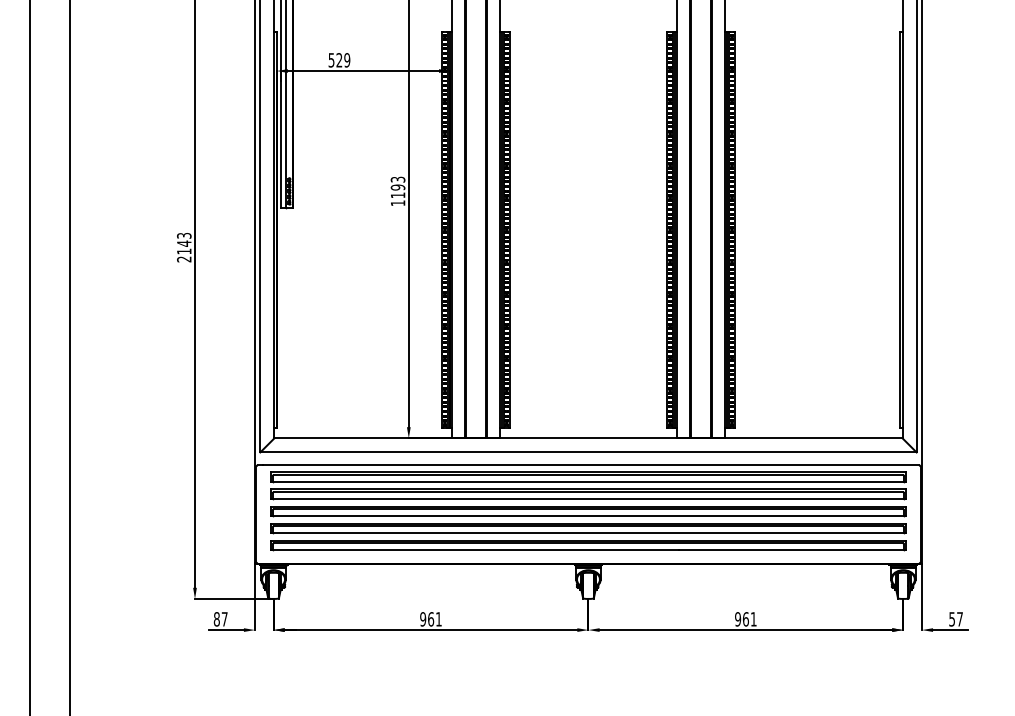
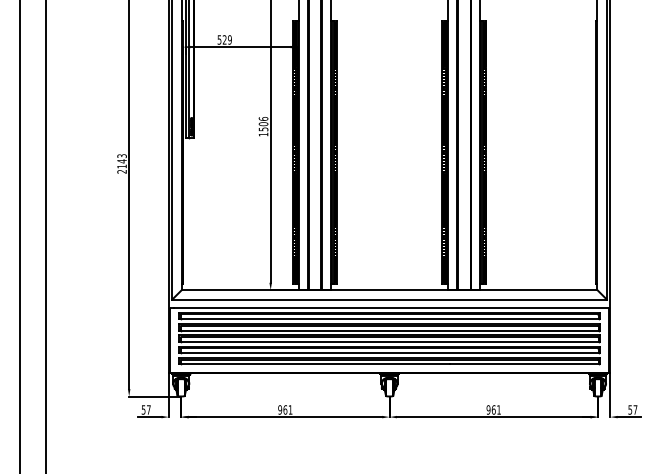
text: (397, 188) -> (263, 124), 1193 -> 1506
text: (216, 618) -> (143, 409), 87 -> 57

